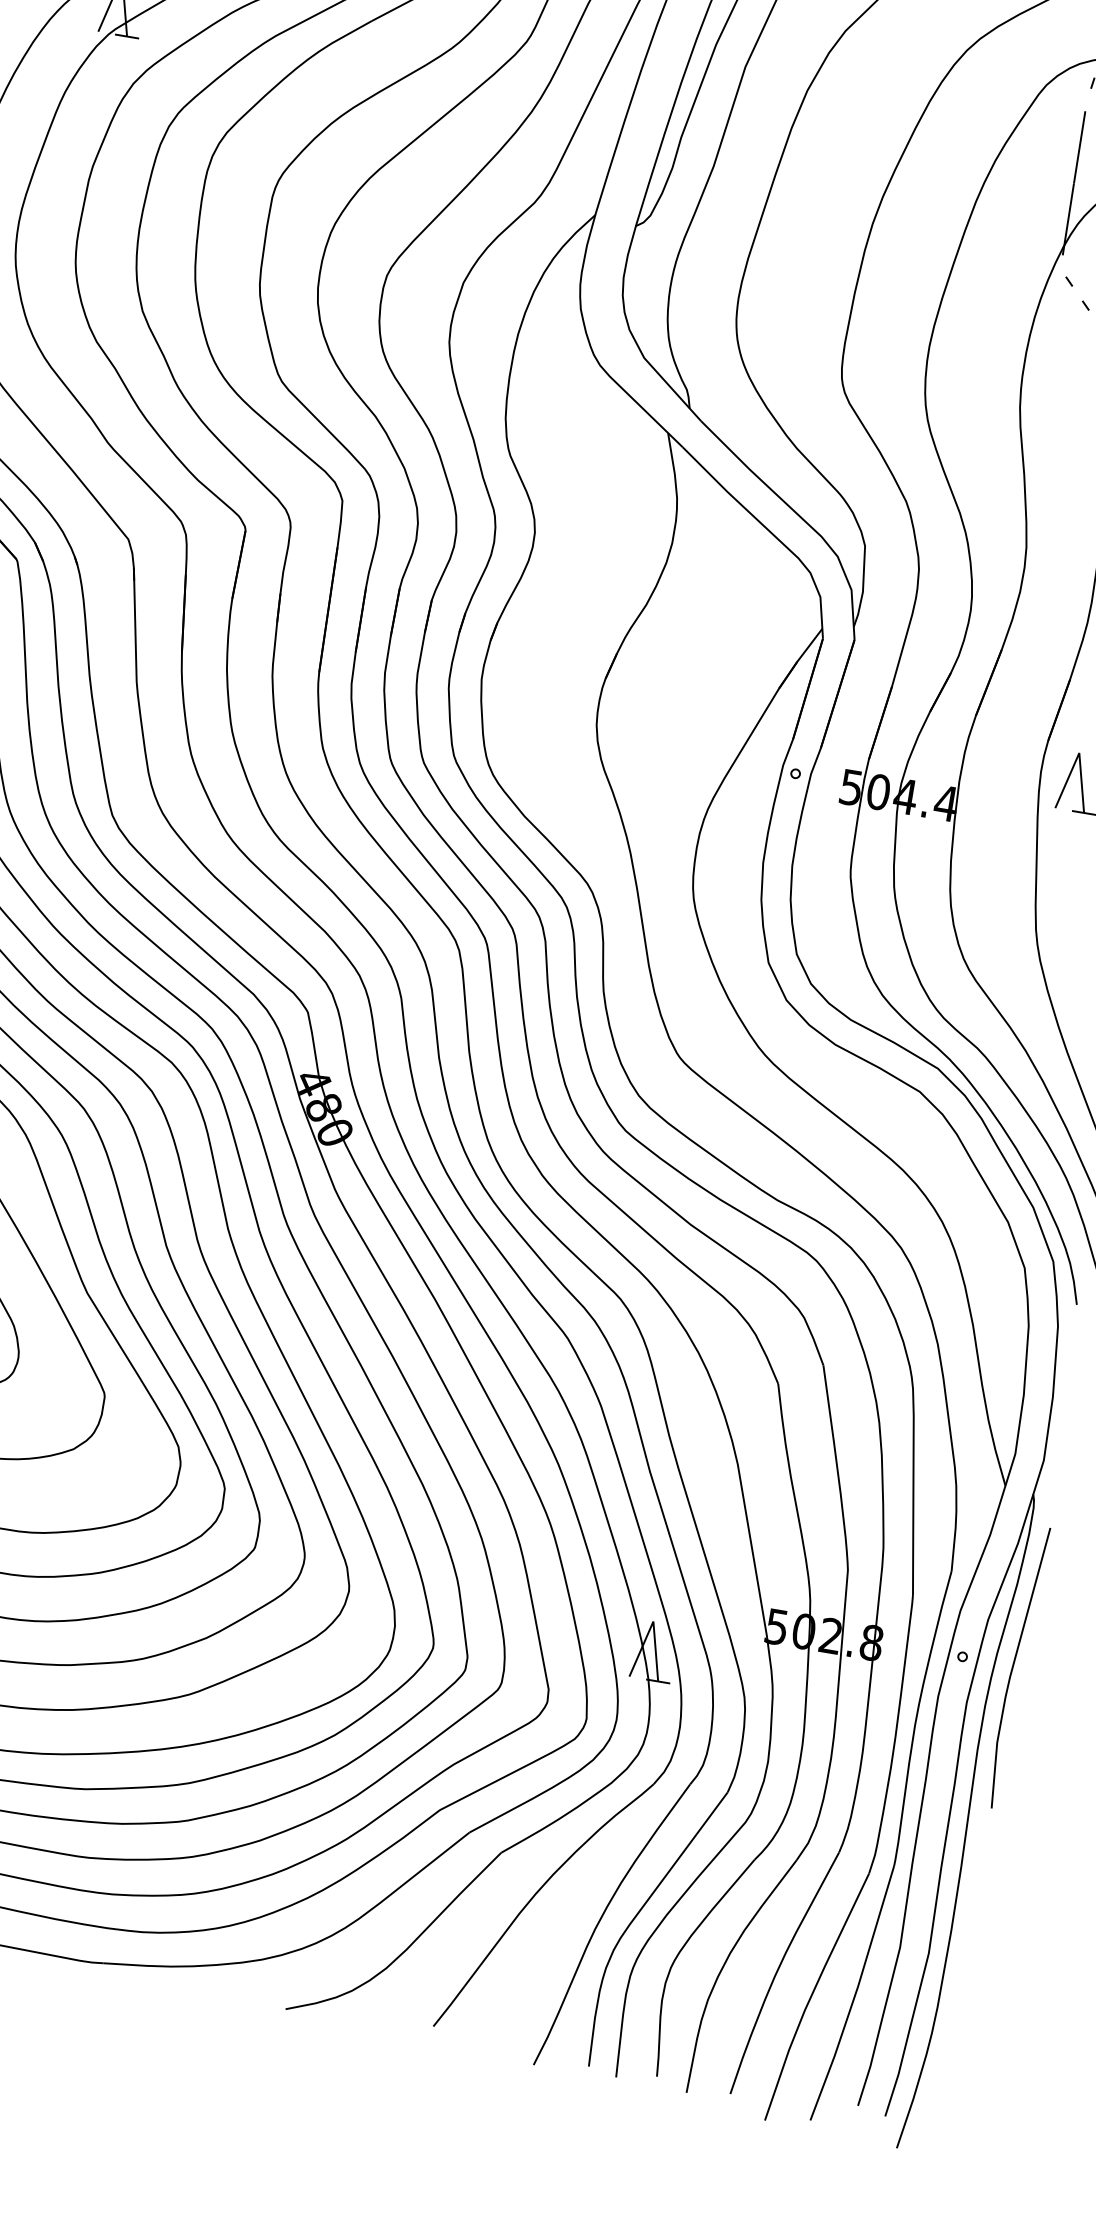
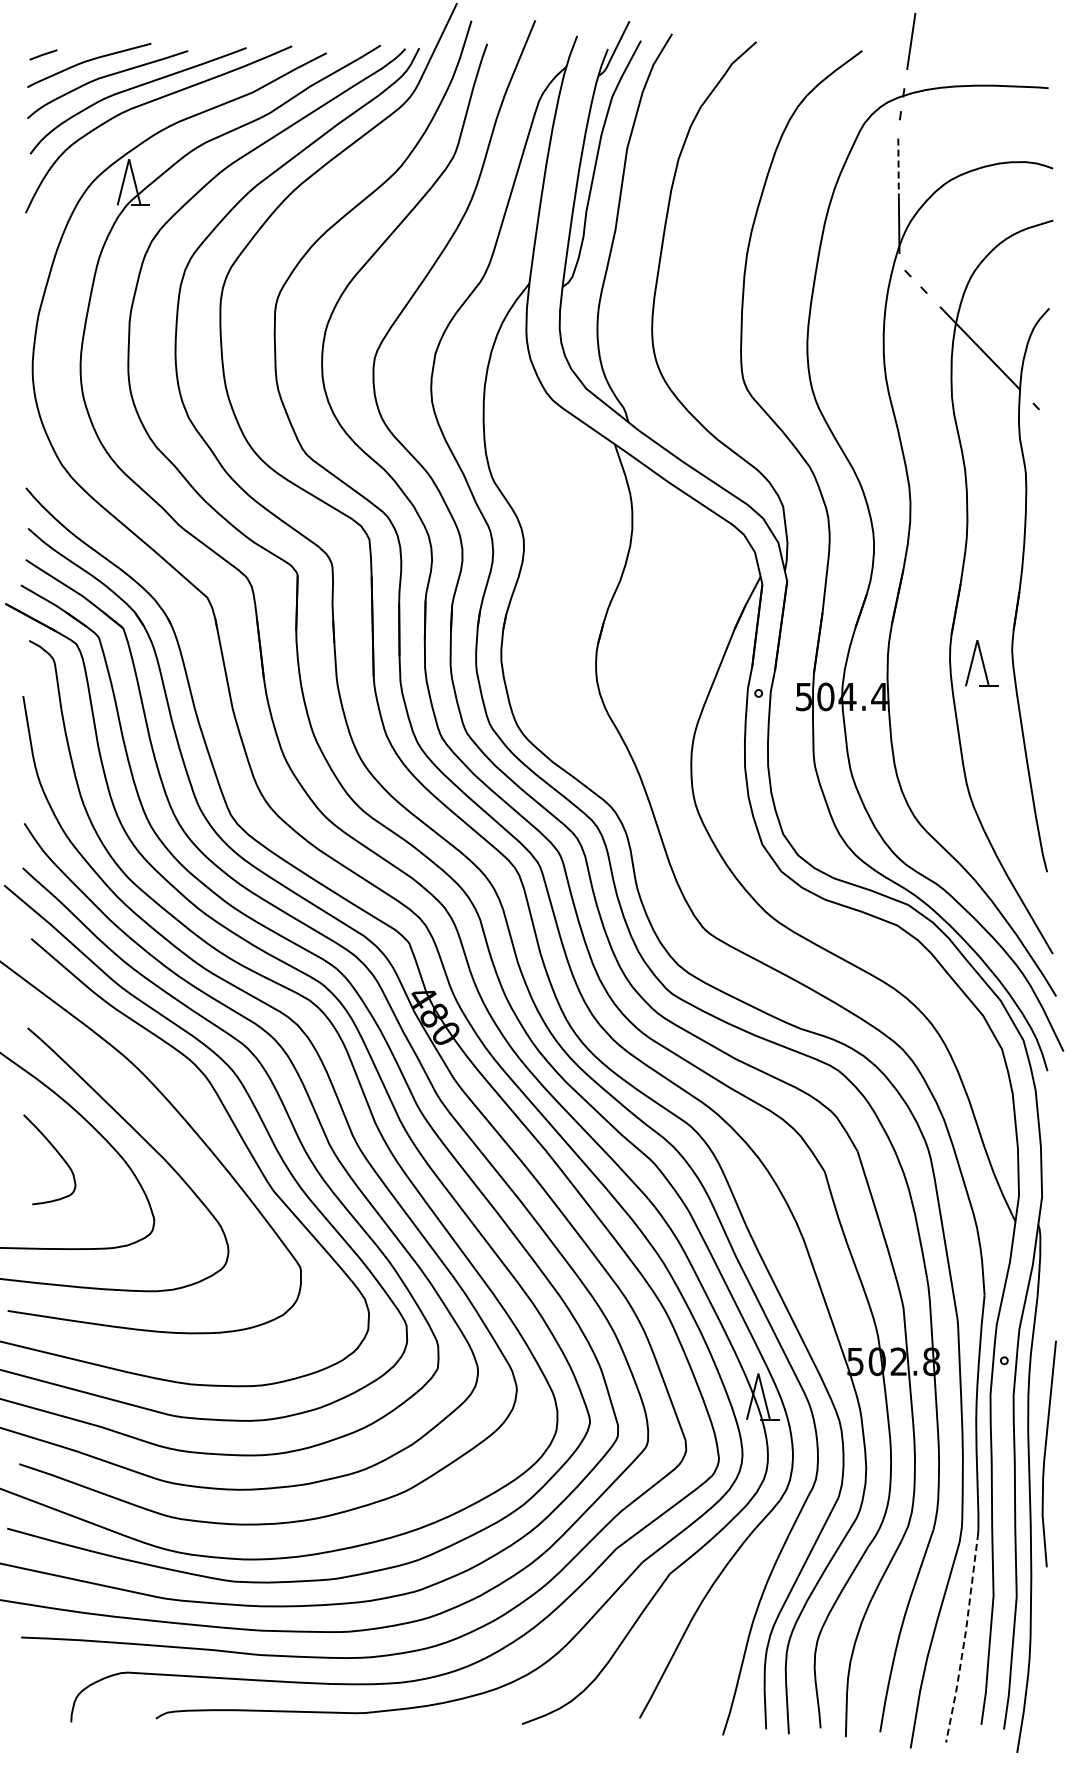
line: (1079, 147) -> (898, 167), solid -> dashed
line: (1013, 1666) -> (1045, 1453), moved
line: (854, 1994) -> (964, 1638), solid -> dashed

